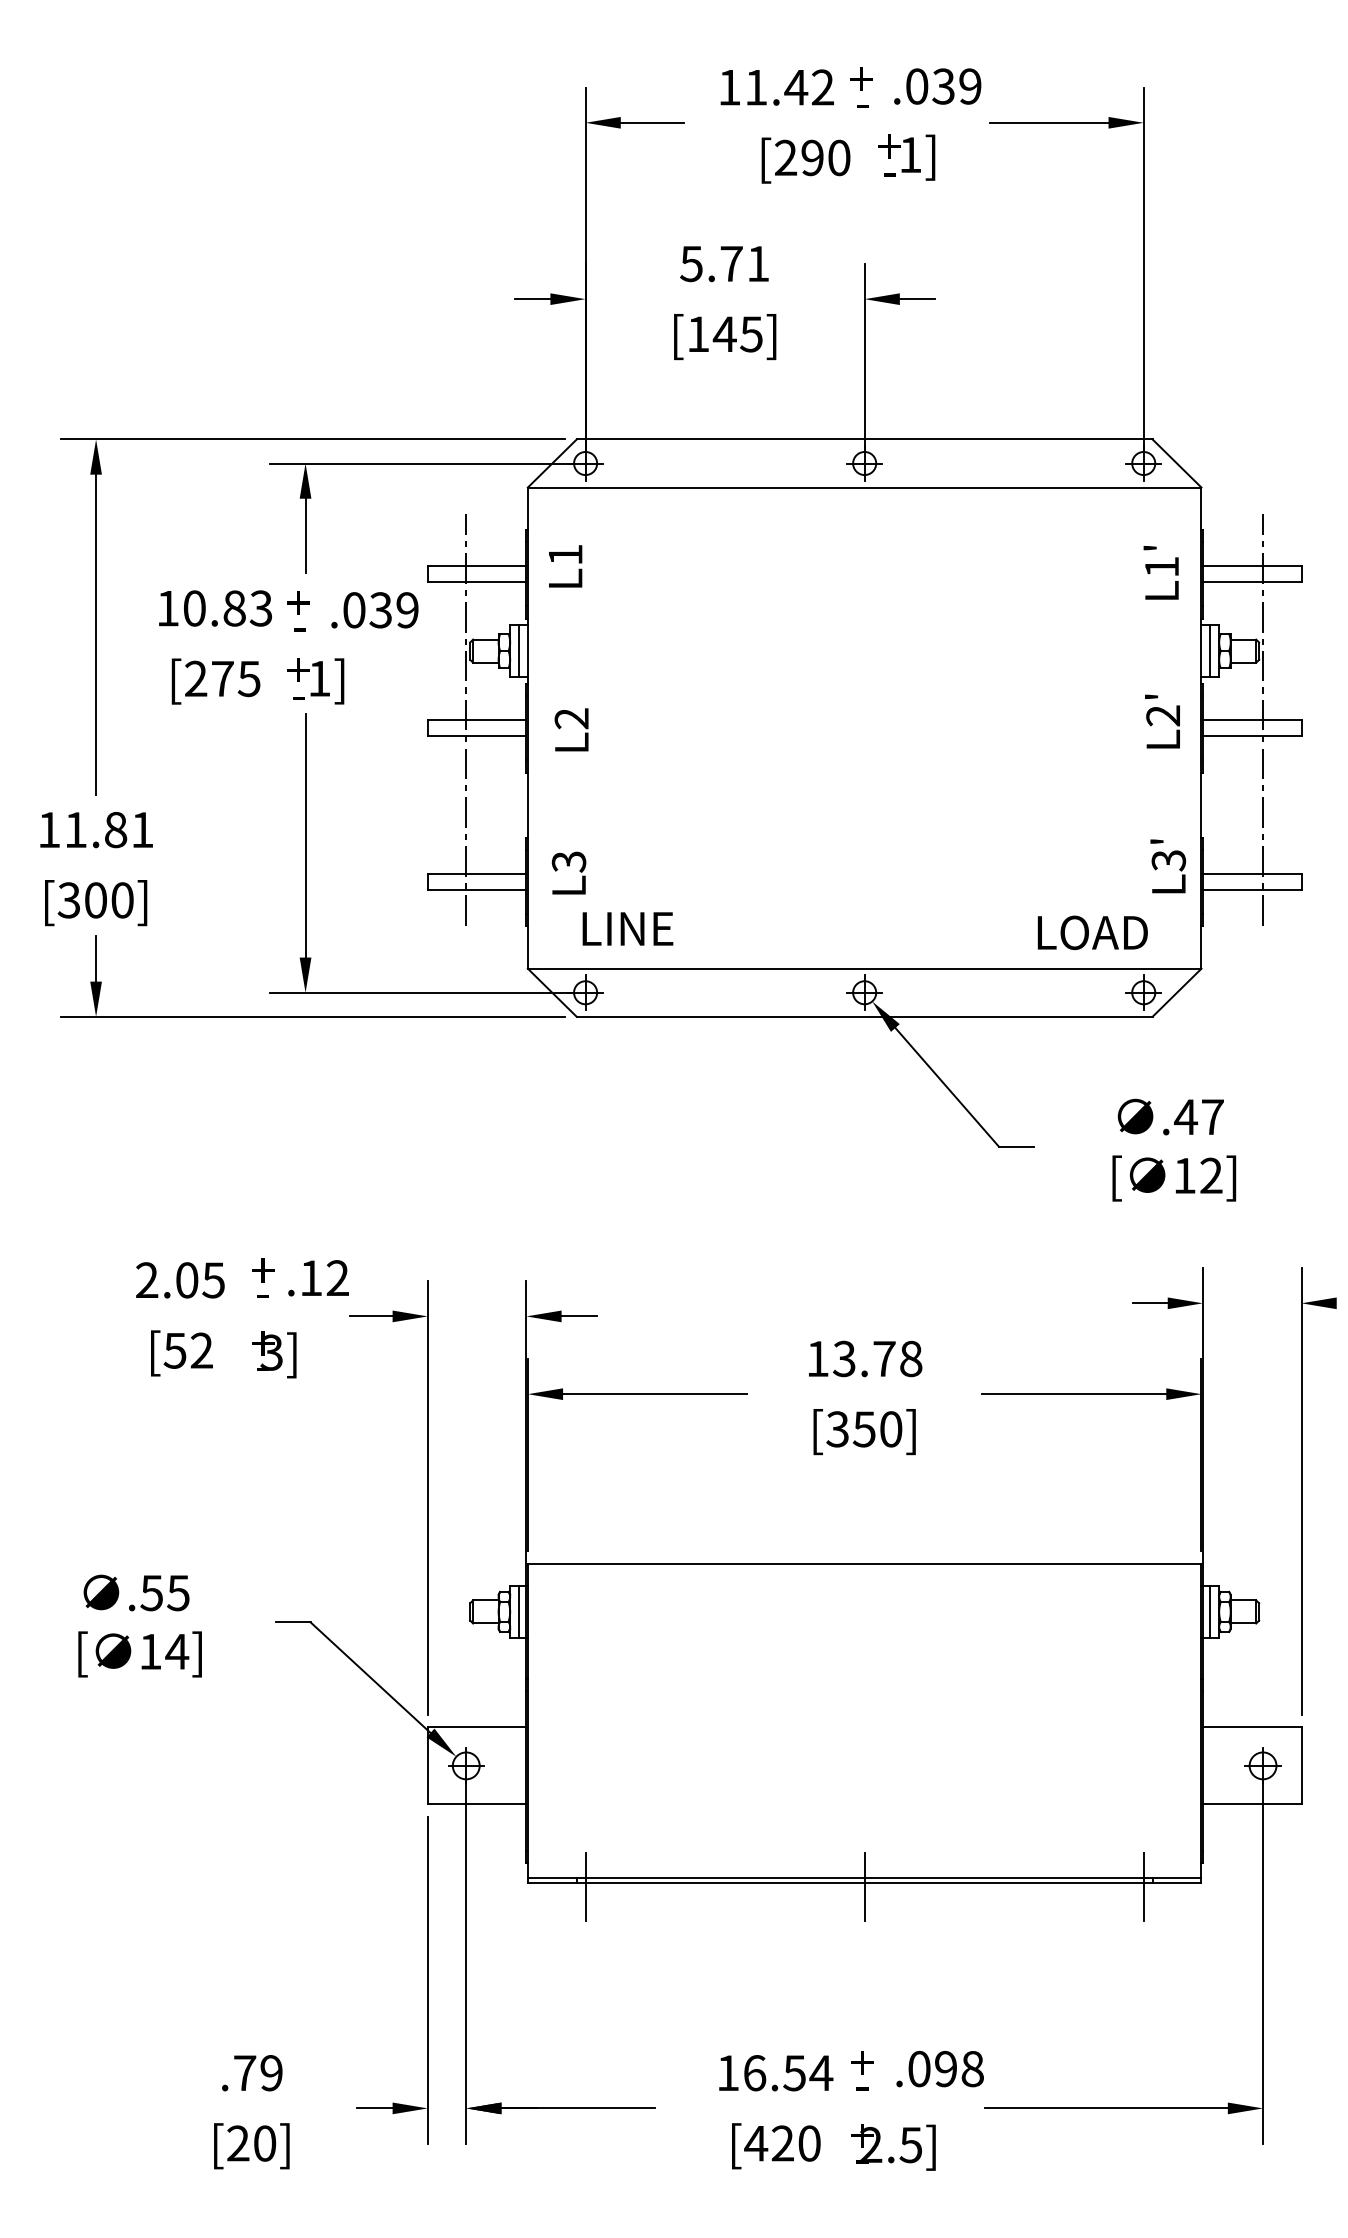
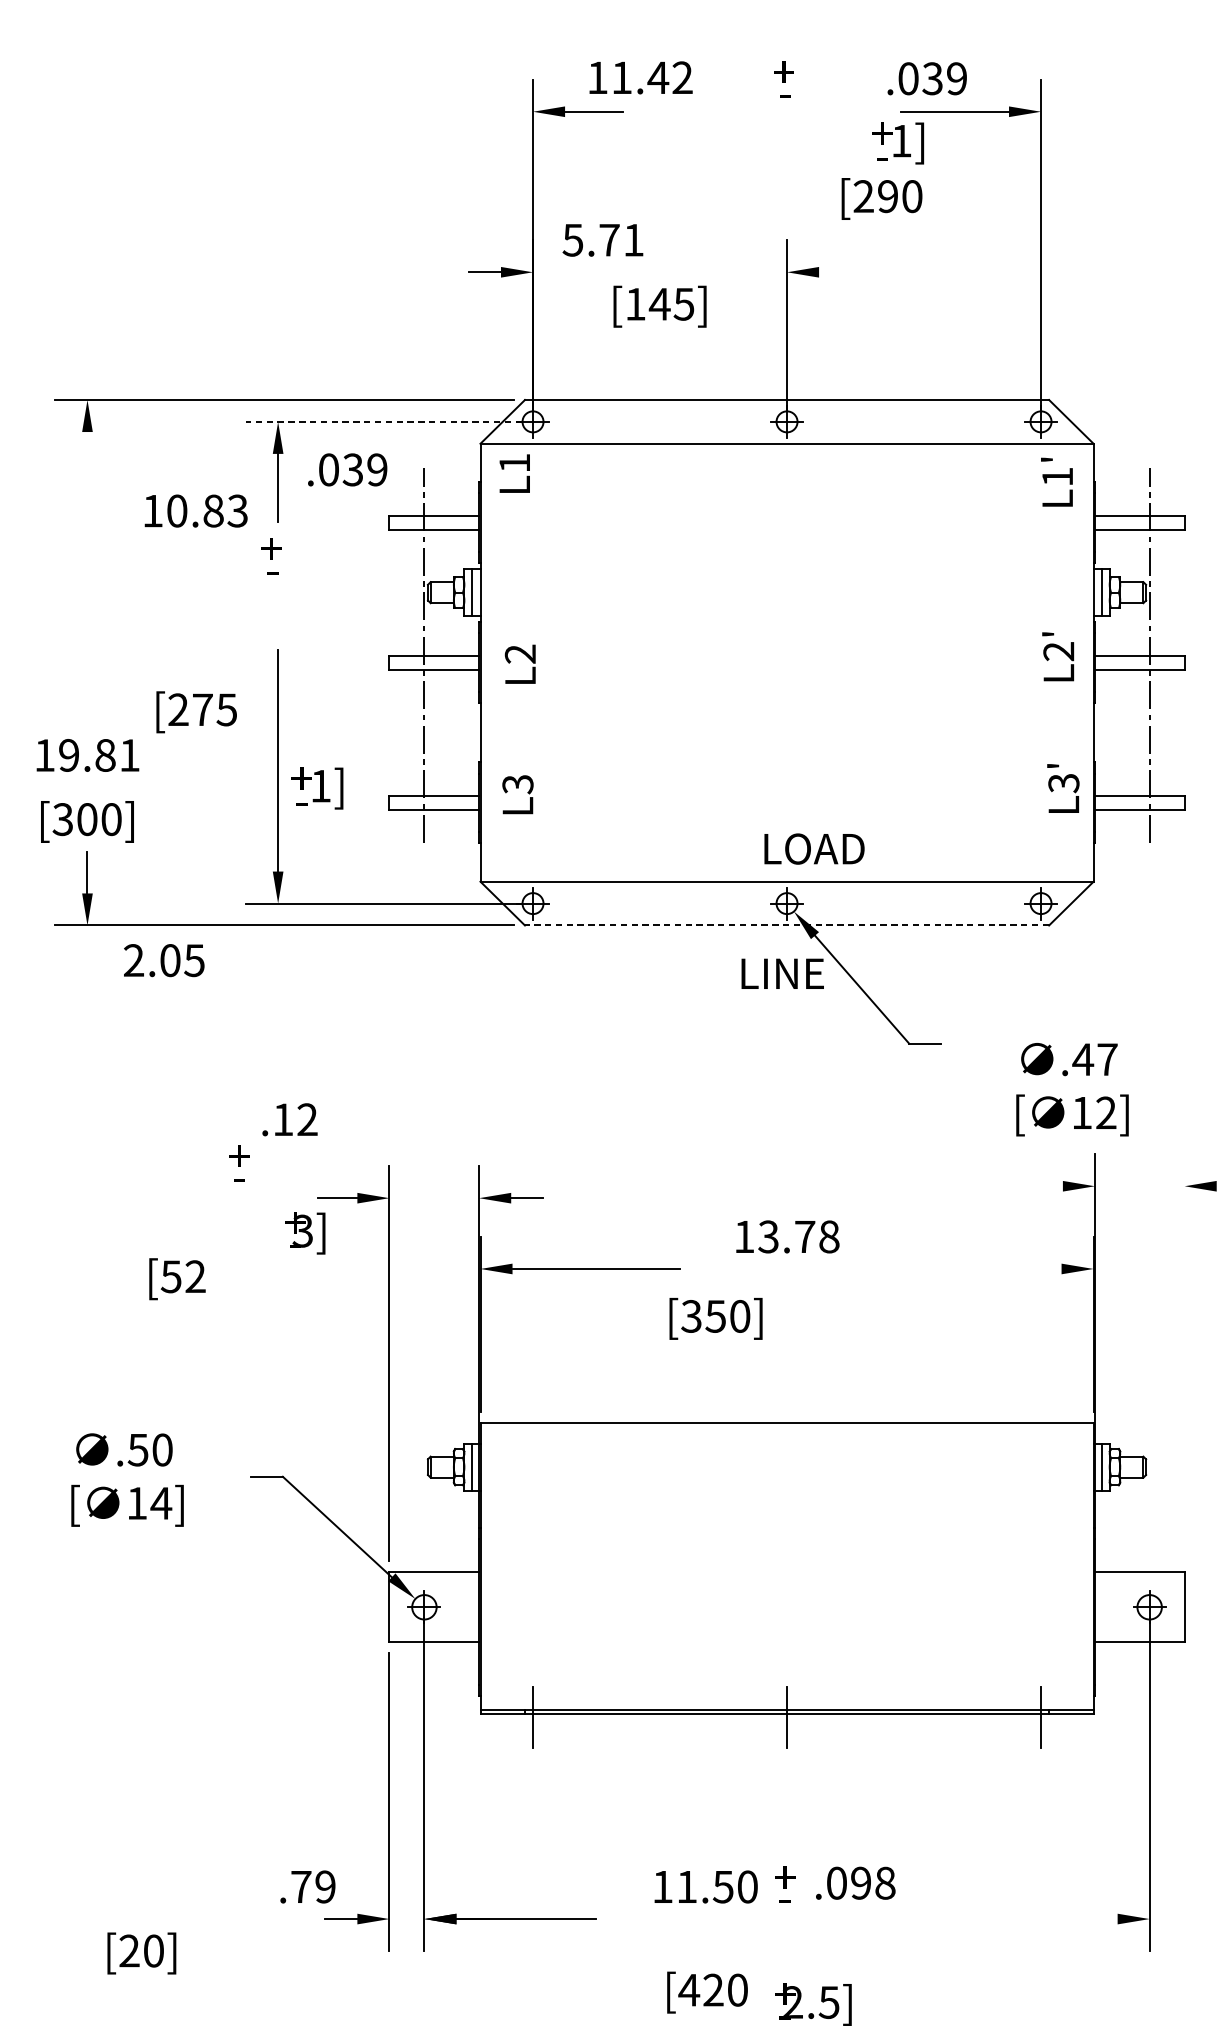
text: (937, 86) -> (927, 78), moved
text: (776, 87) -> (640, 77), moved
text: (906, 157) -> (897, 143), moved
text: (805, 160) -> (881, 198), moved
text: (724, 264) -> (603, 240), moved
line: (917, 299) -> (835, 272), removed
line: (421, 463) -> (383, 421), solid -> dashed
text: (565, 566) -> (514, 473), moved
text: (1160, 572) -> (1056, 481), moved
text: (215, 608) -> (196, 511), moved
text: (374, 610) -> (347, 470), moved
line: (96, 634) -> (87, 577), removed
text: (215, 681) -> (196, 712), moved
text: (315, 681) -> (317, 788), moved
text: (75, 829) -> (68, 754), 11.81 -> 19.81
text: (627, 928) -> (782, 973), moved
text: (1092, 932) -> (814, 848), moved
line: (864, 1016) -> (786, 925), solid -> dashed
text: (1174, 1149) -> (1072, 1089), moved
text: (318, 1278) -> (289, 1119), moved
text: (180, 1280) -> (164, 960), moved
line: (1149, 1303) -> (1046, 1186), removed
text: (181, 1353) -> (177, 1279), moved
text: (274, 1354) -> (305, 1232), moved
line: (1073, 1394) -> (977, 1269), removed
text: (864, 1432) -> (715, 1319), moved
line: (1301, 1491) -> (1184, 1357), removed
text: (178, 1593) -> (162, 1450), .55 -> .50
text: (252, 2073) -> (308, 1887), moved
text: (788, 2073) -> (717, 1887), 16.54 -> 11.50
line: (1105, 2108) -> (1006, 1919), removed
text: (251, 2146) -> (141, 1953), moved
text: (776, 2146) -> (707, 1992), moved
text: (893, 2147) -> (813, 2004), moved

